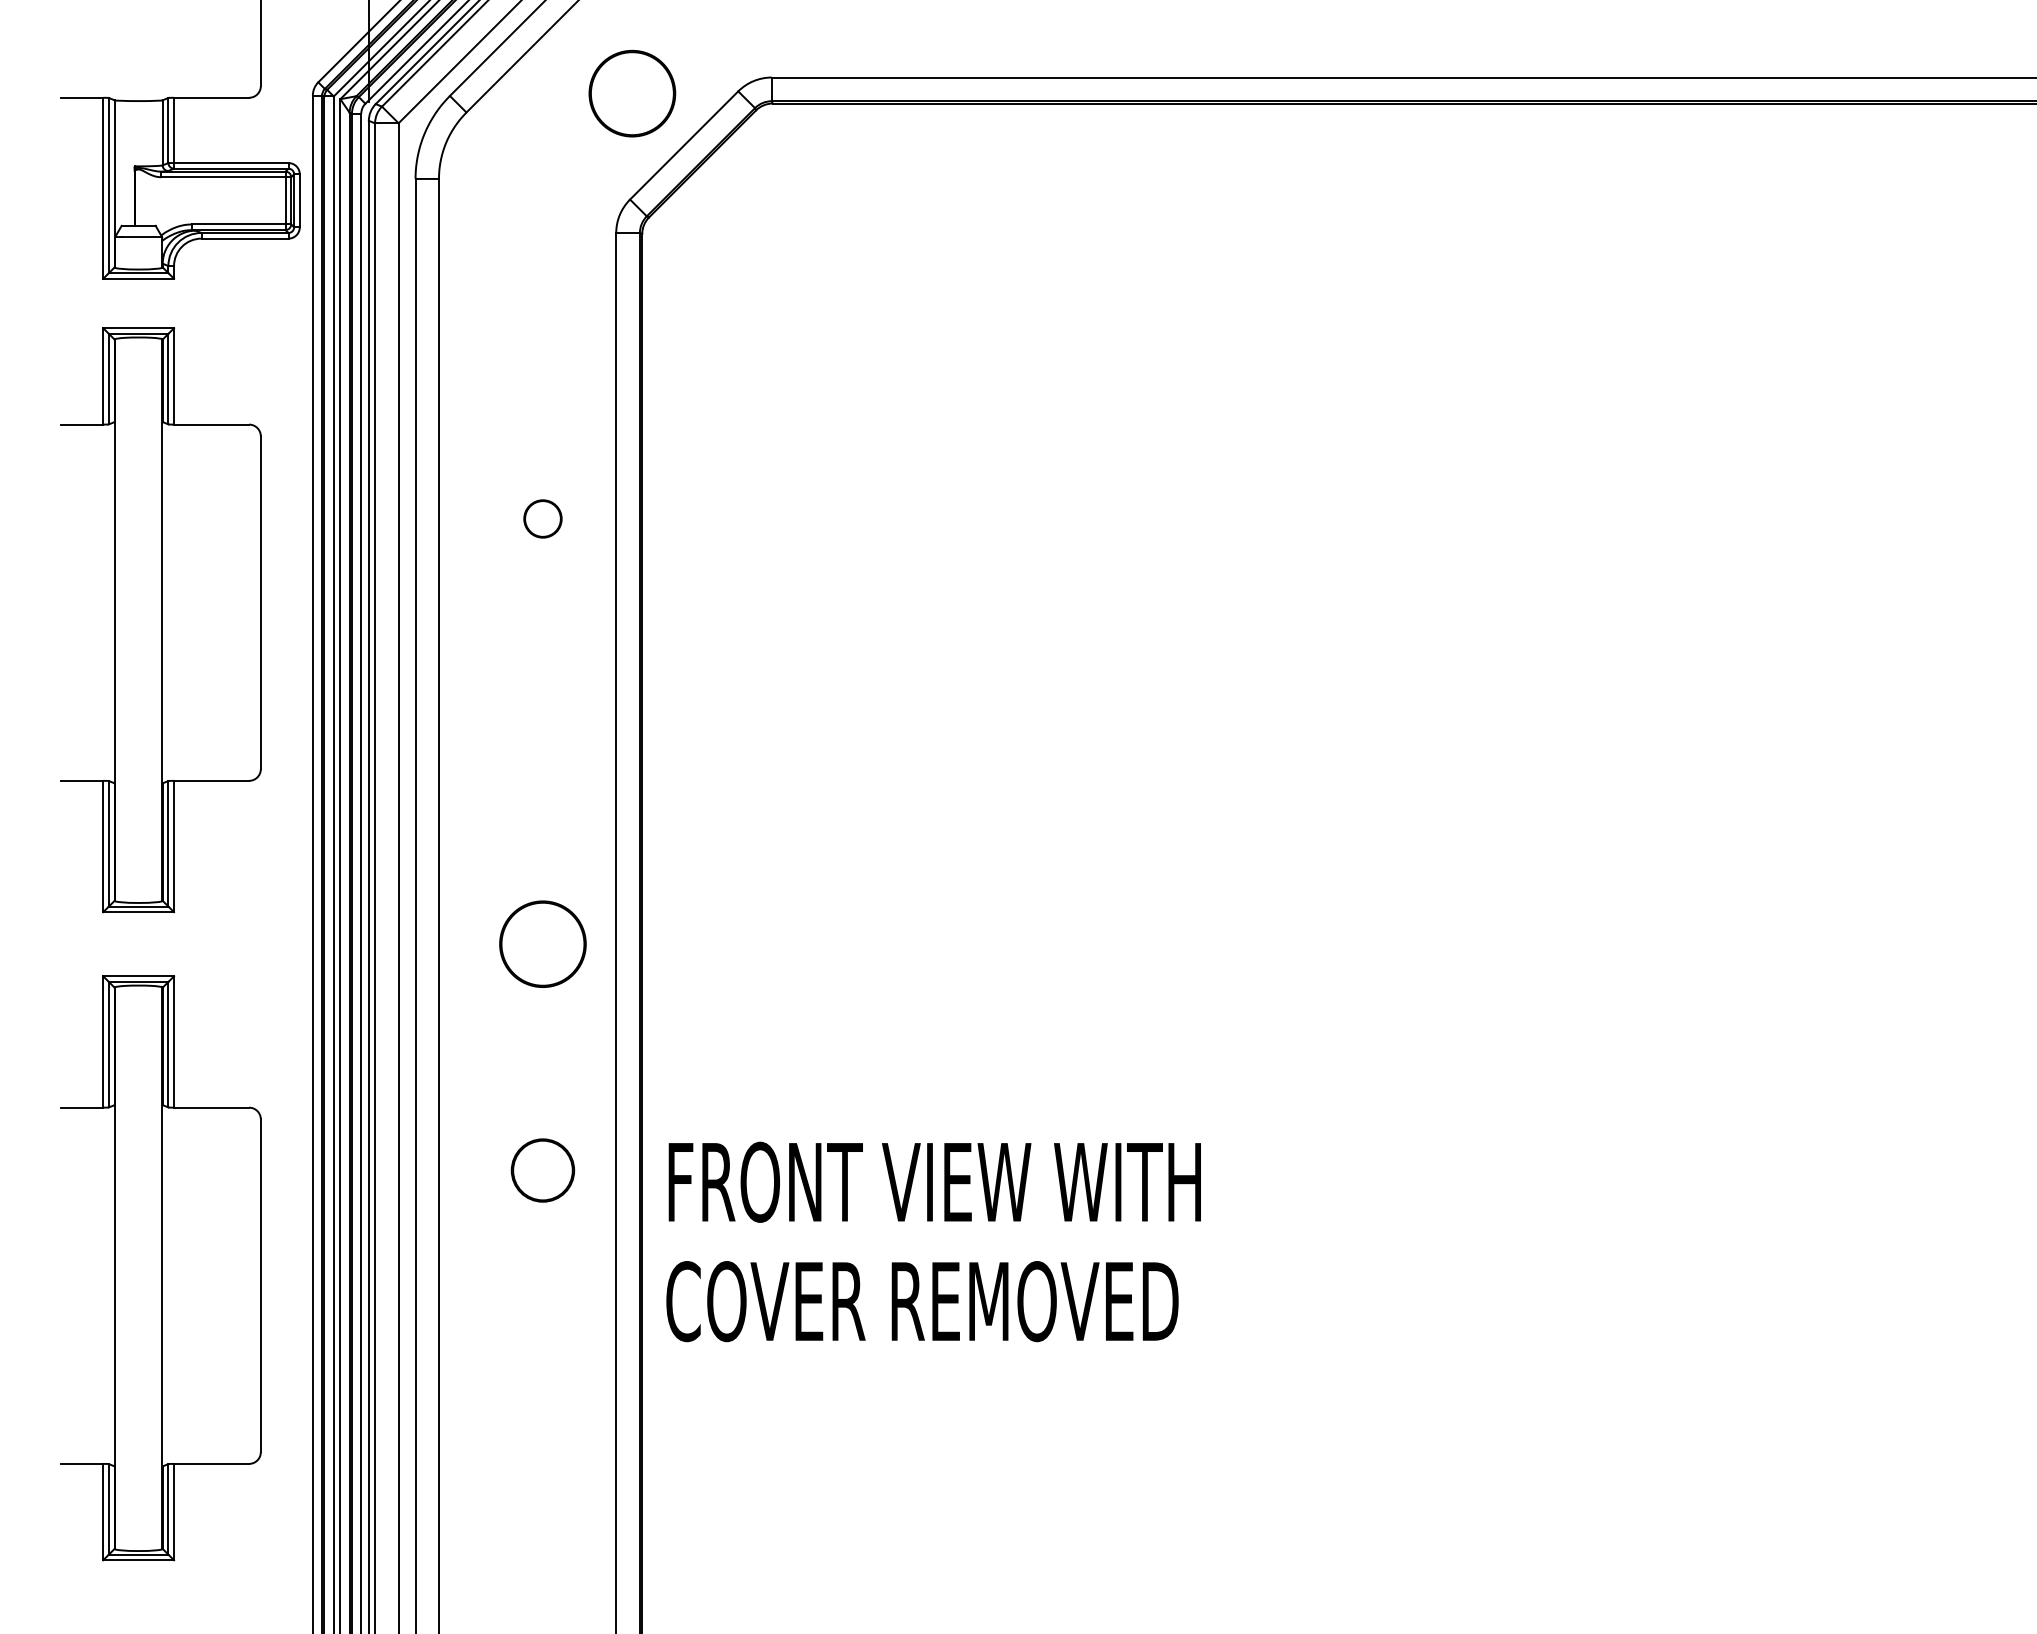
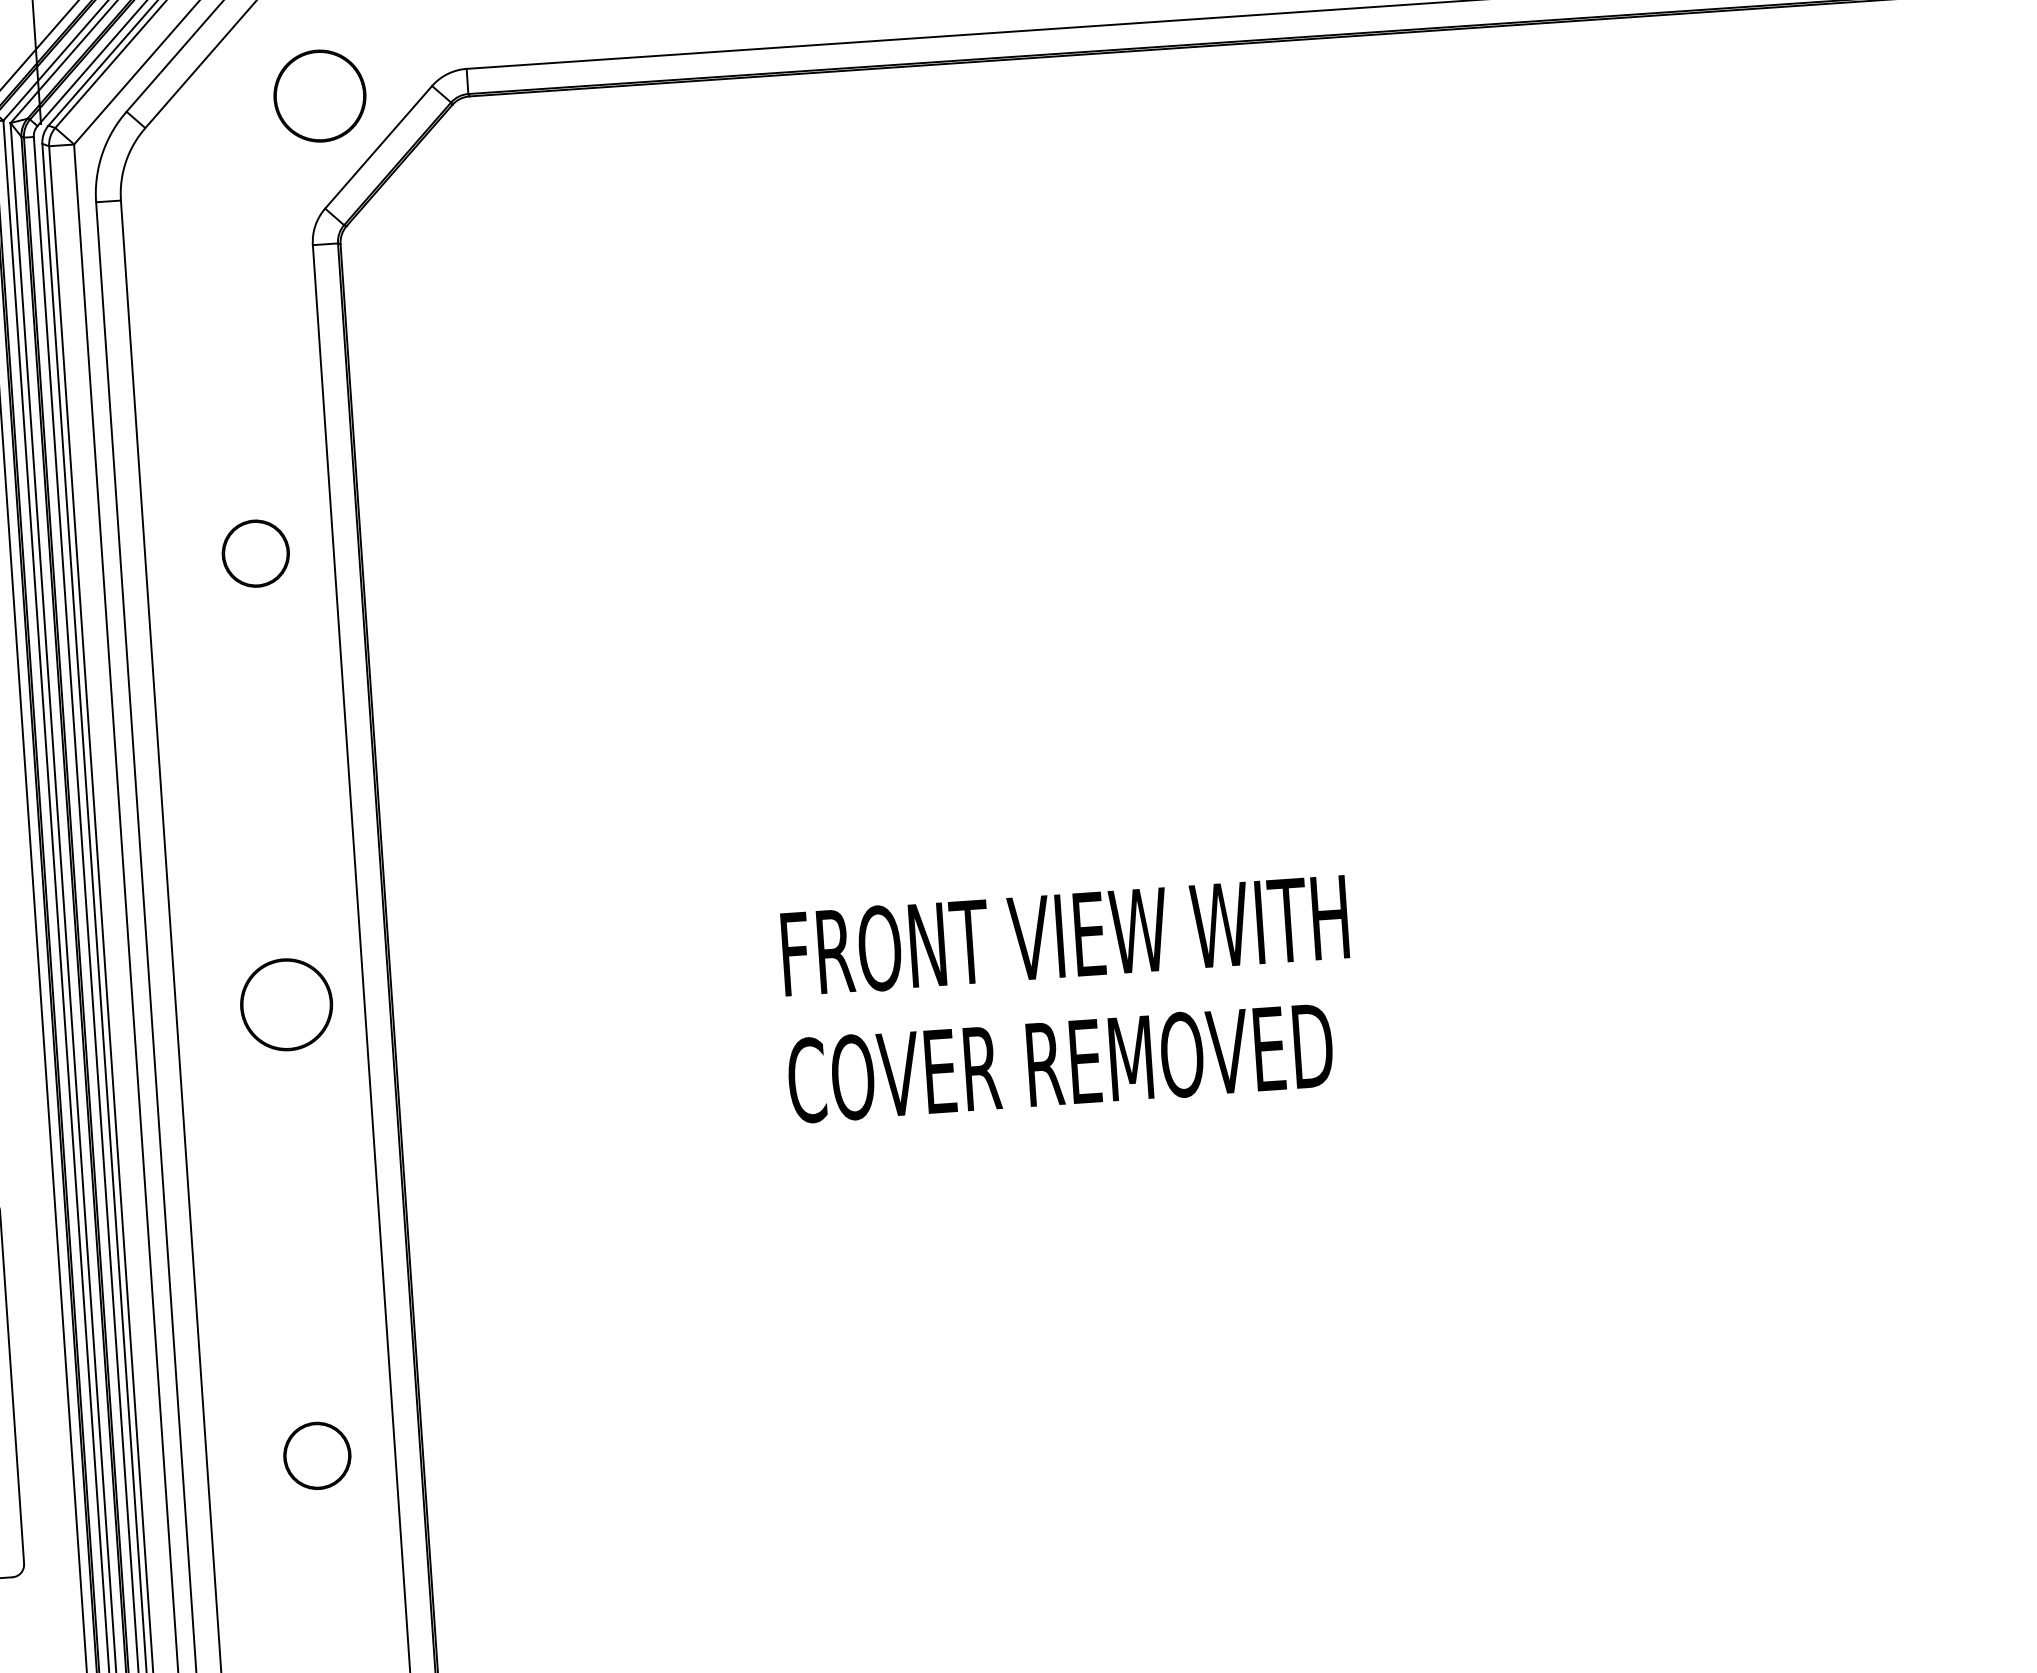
part: (542, 518) -> (255, 553), size x1.67
part: (542, 1170) -> (316, 1455), moved
text: (933, 1241) -> (1067, 998), moved

